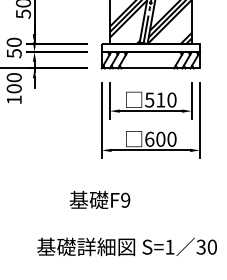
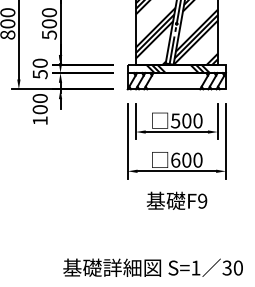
hatch: (151, 47) -> (177, 68), added
text: (160, 99) -> (186, 120), 510 -> 500
text: (99, 199) -> (176, 200), moved

